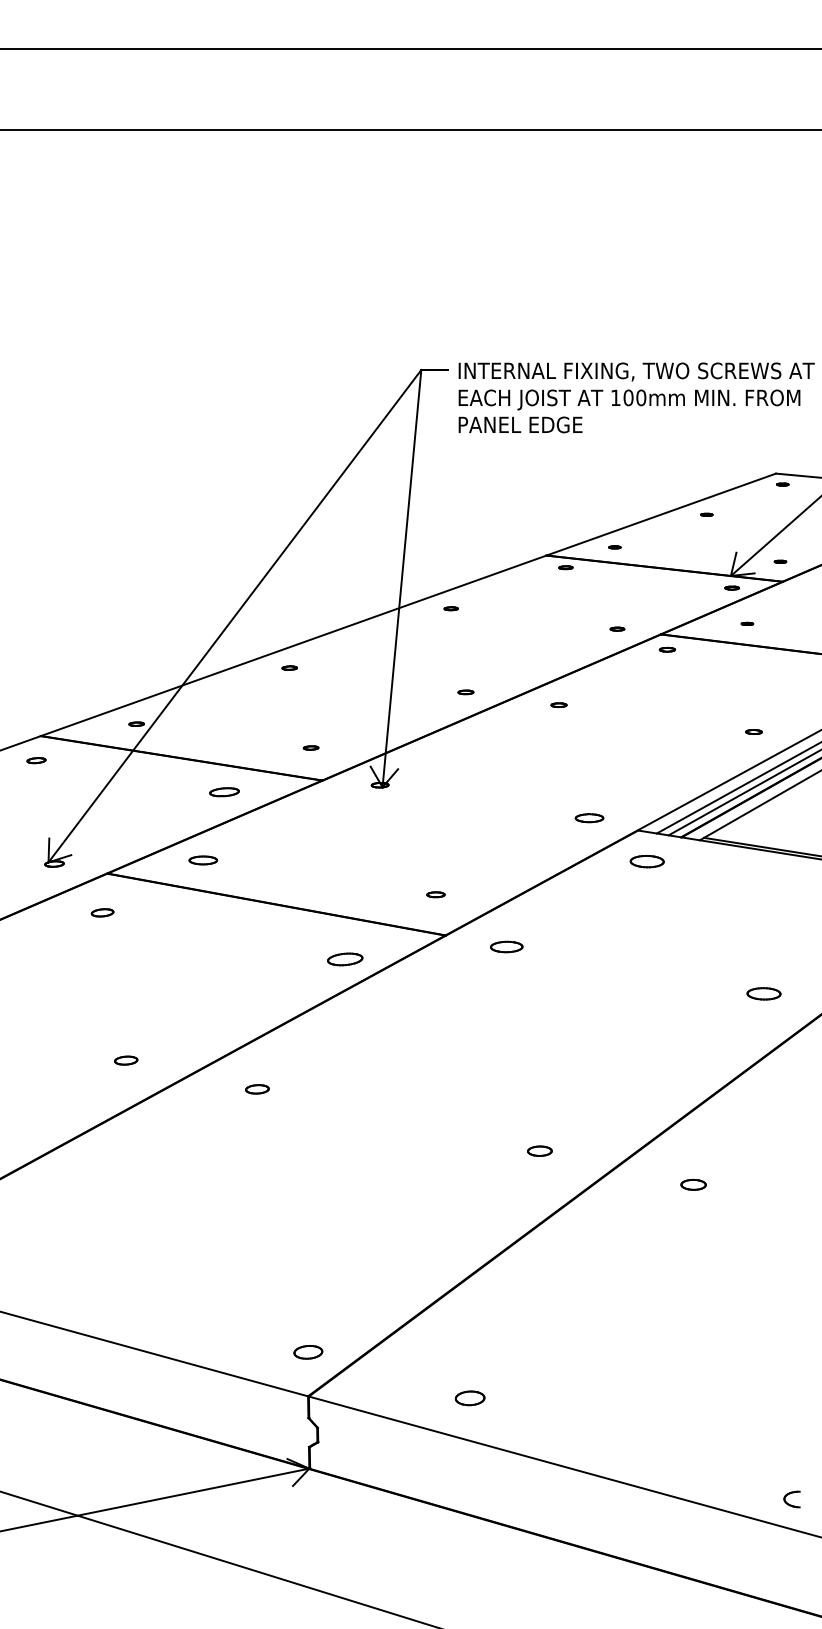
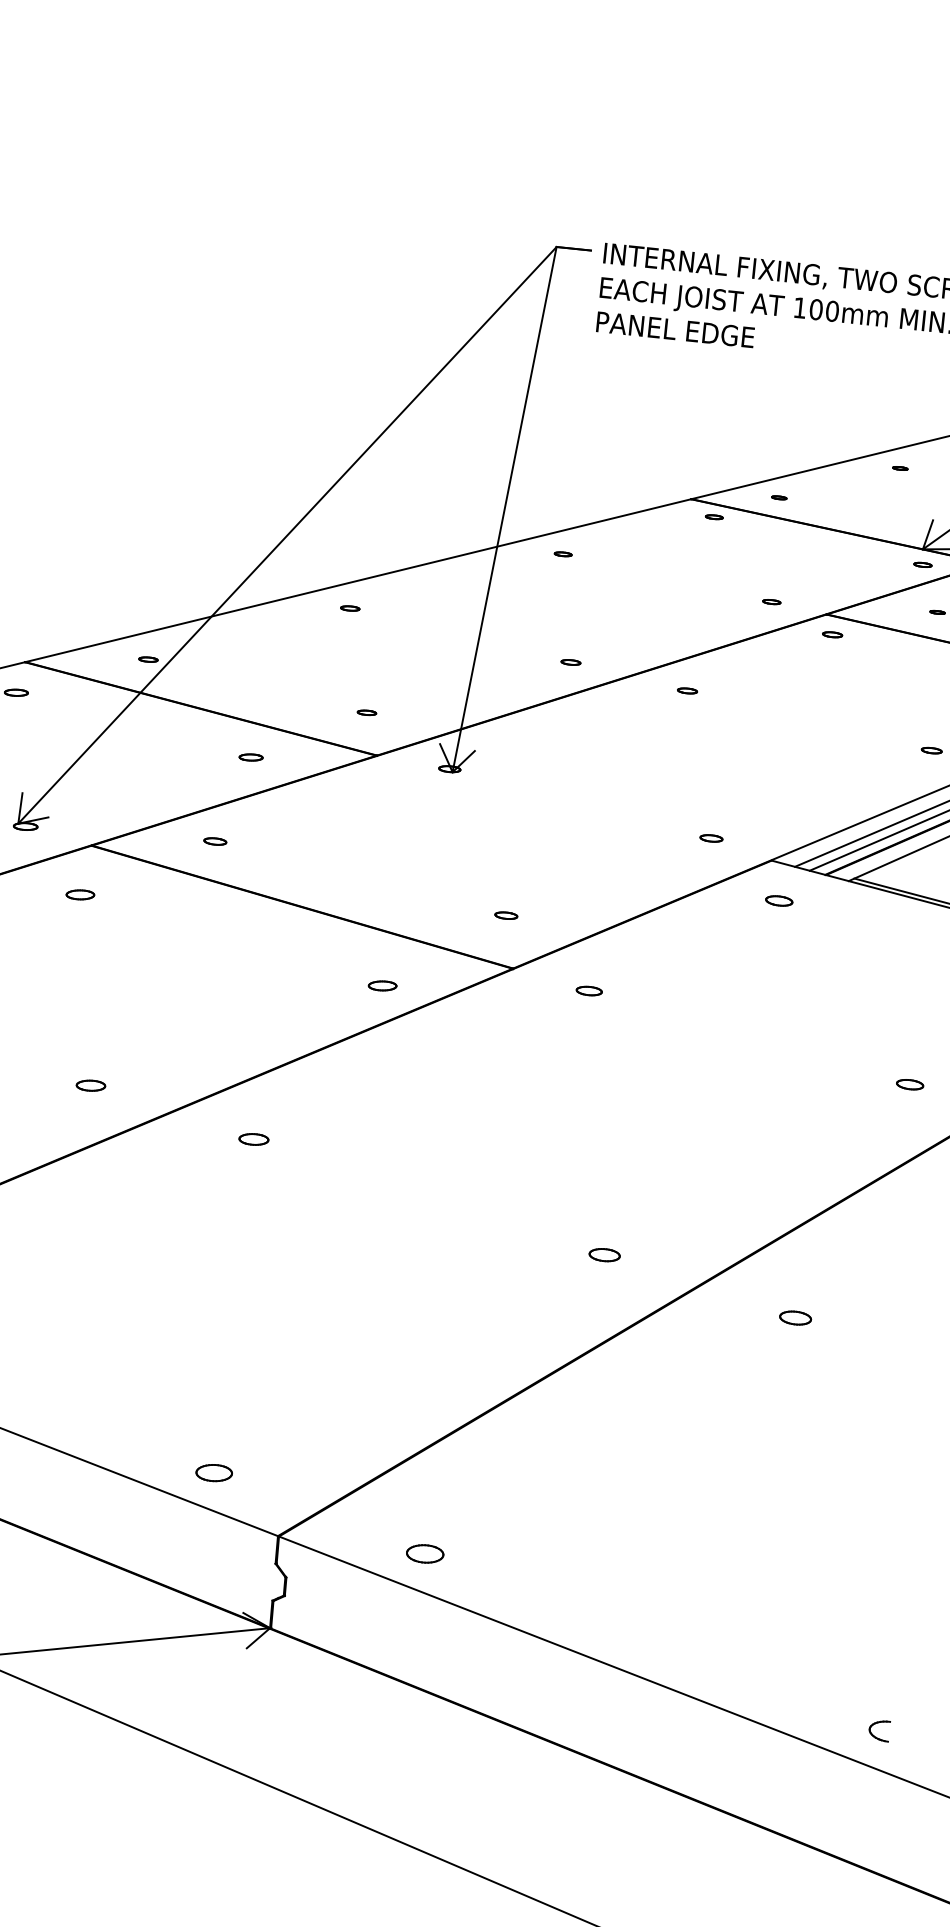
part: (224, 791) -> (251, 756), size x0.62
part: (589, 817) -> (711, 837), size x0.62
part: (203, 860) -> (215, 841), size x0.62
part: (647, 860) -> (779, 899), size x0.62
part: (506, 946) -> (589, 990), size x0.62
part: (345, 959) -> (382, 986), size x0.62
part: (763, 993) -> (909, 1084), size x0.62
part: (308, 1352) -> (214, 1473), moved
part: (469, 1398) -> (424, 1554), moved

